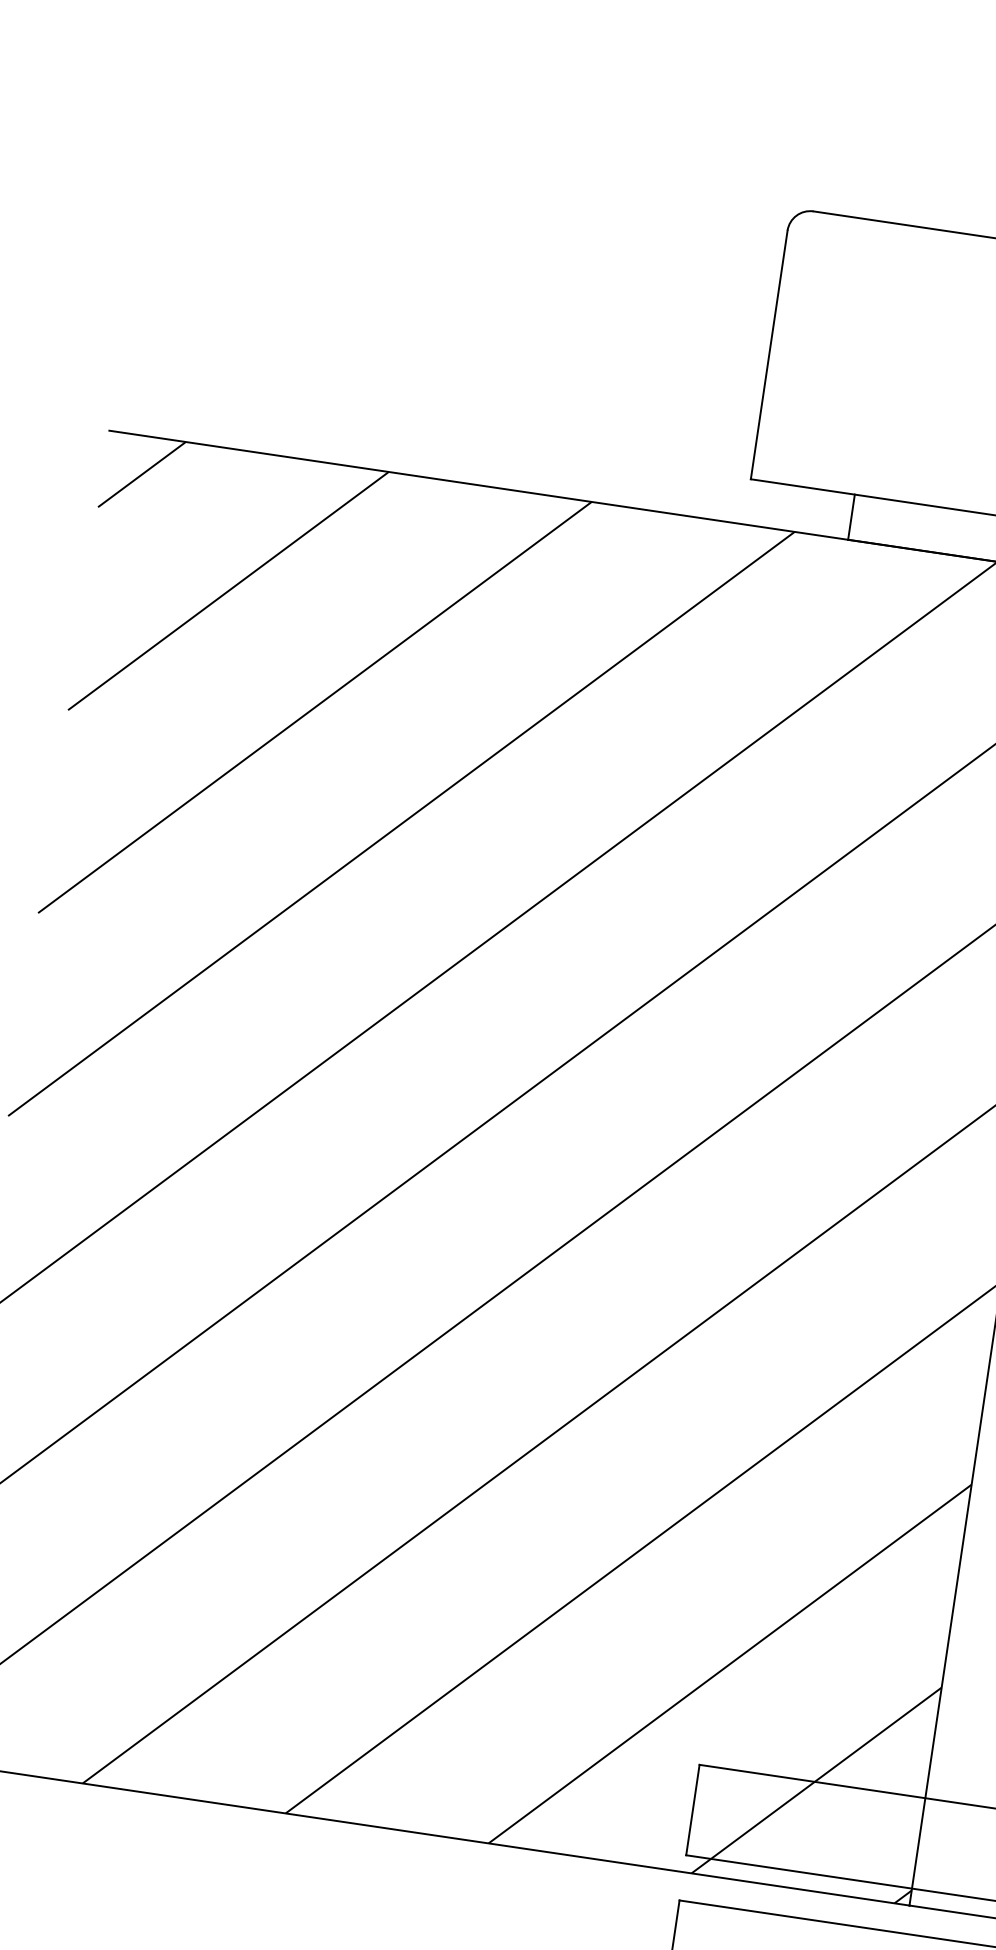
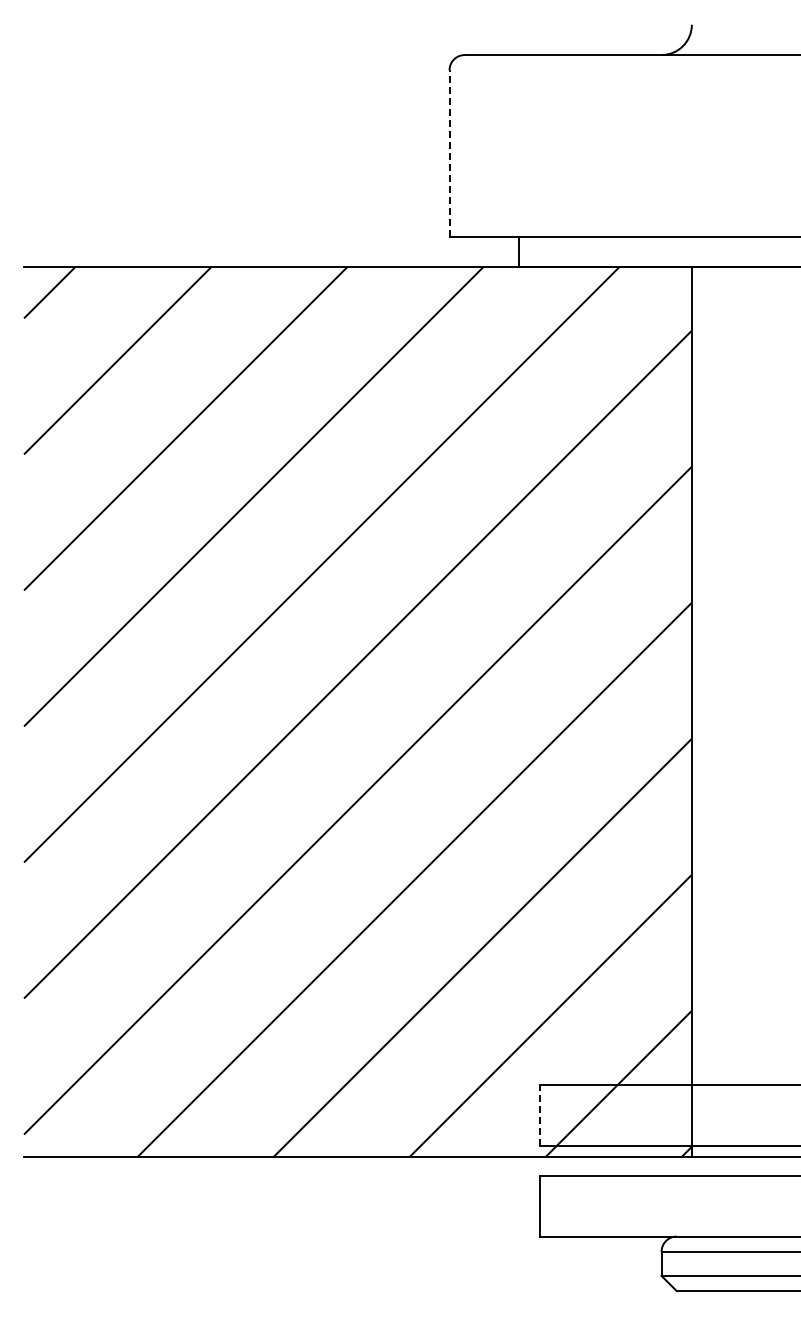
line: (769, 354) -> (449, 153), solid -> dashed
line: (693, 1808) -> (540, 1114), solid -> dashed

